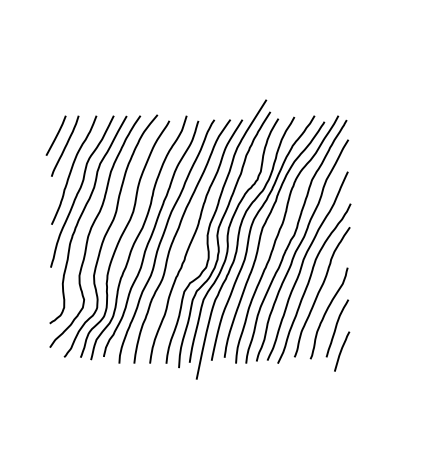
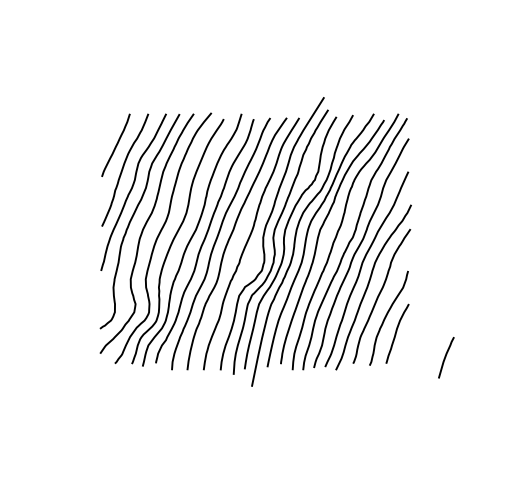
line: (56, 135) -> (106, 134), removed
curve: (342, 351) -> (446, 357), moved

